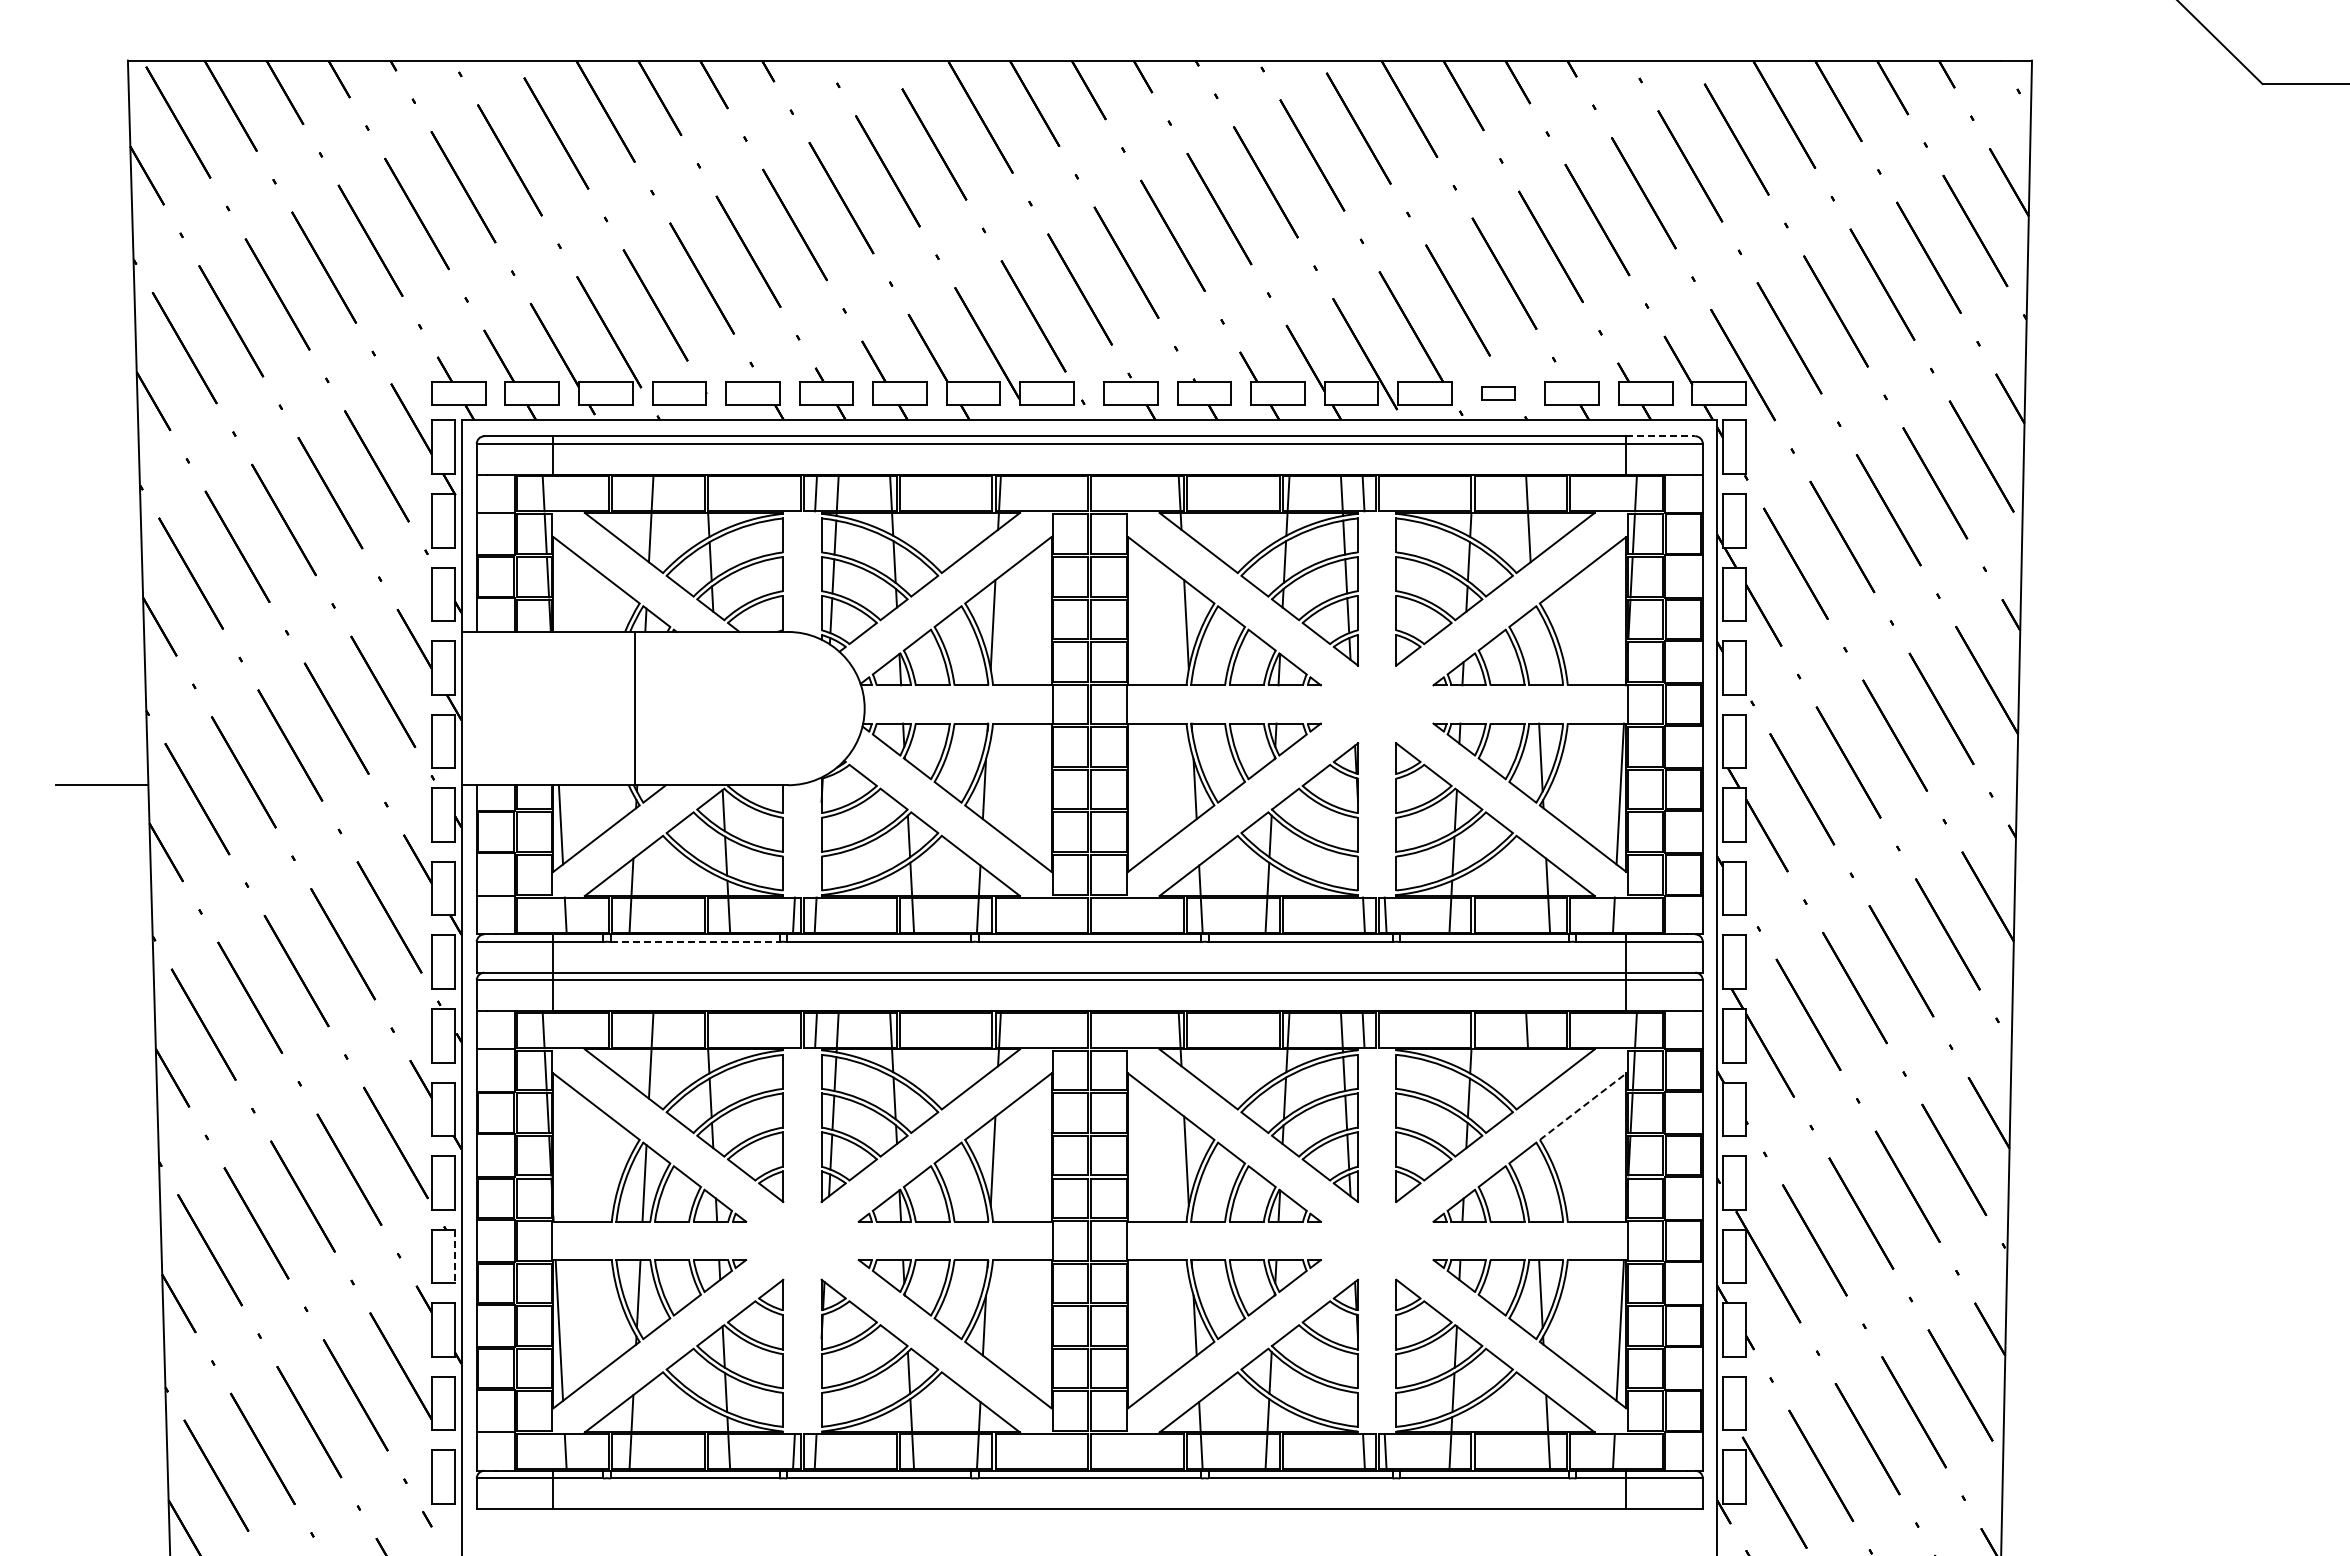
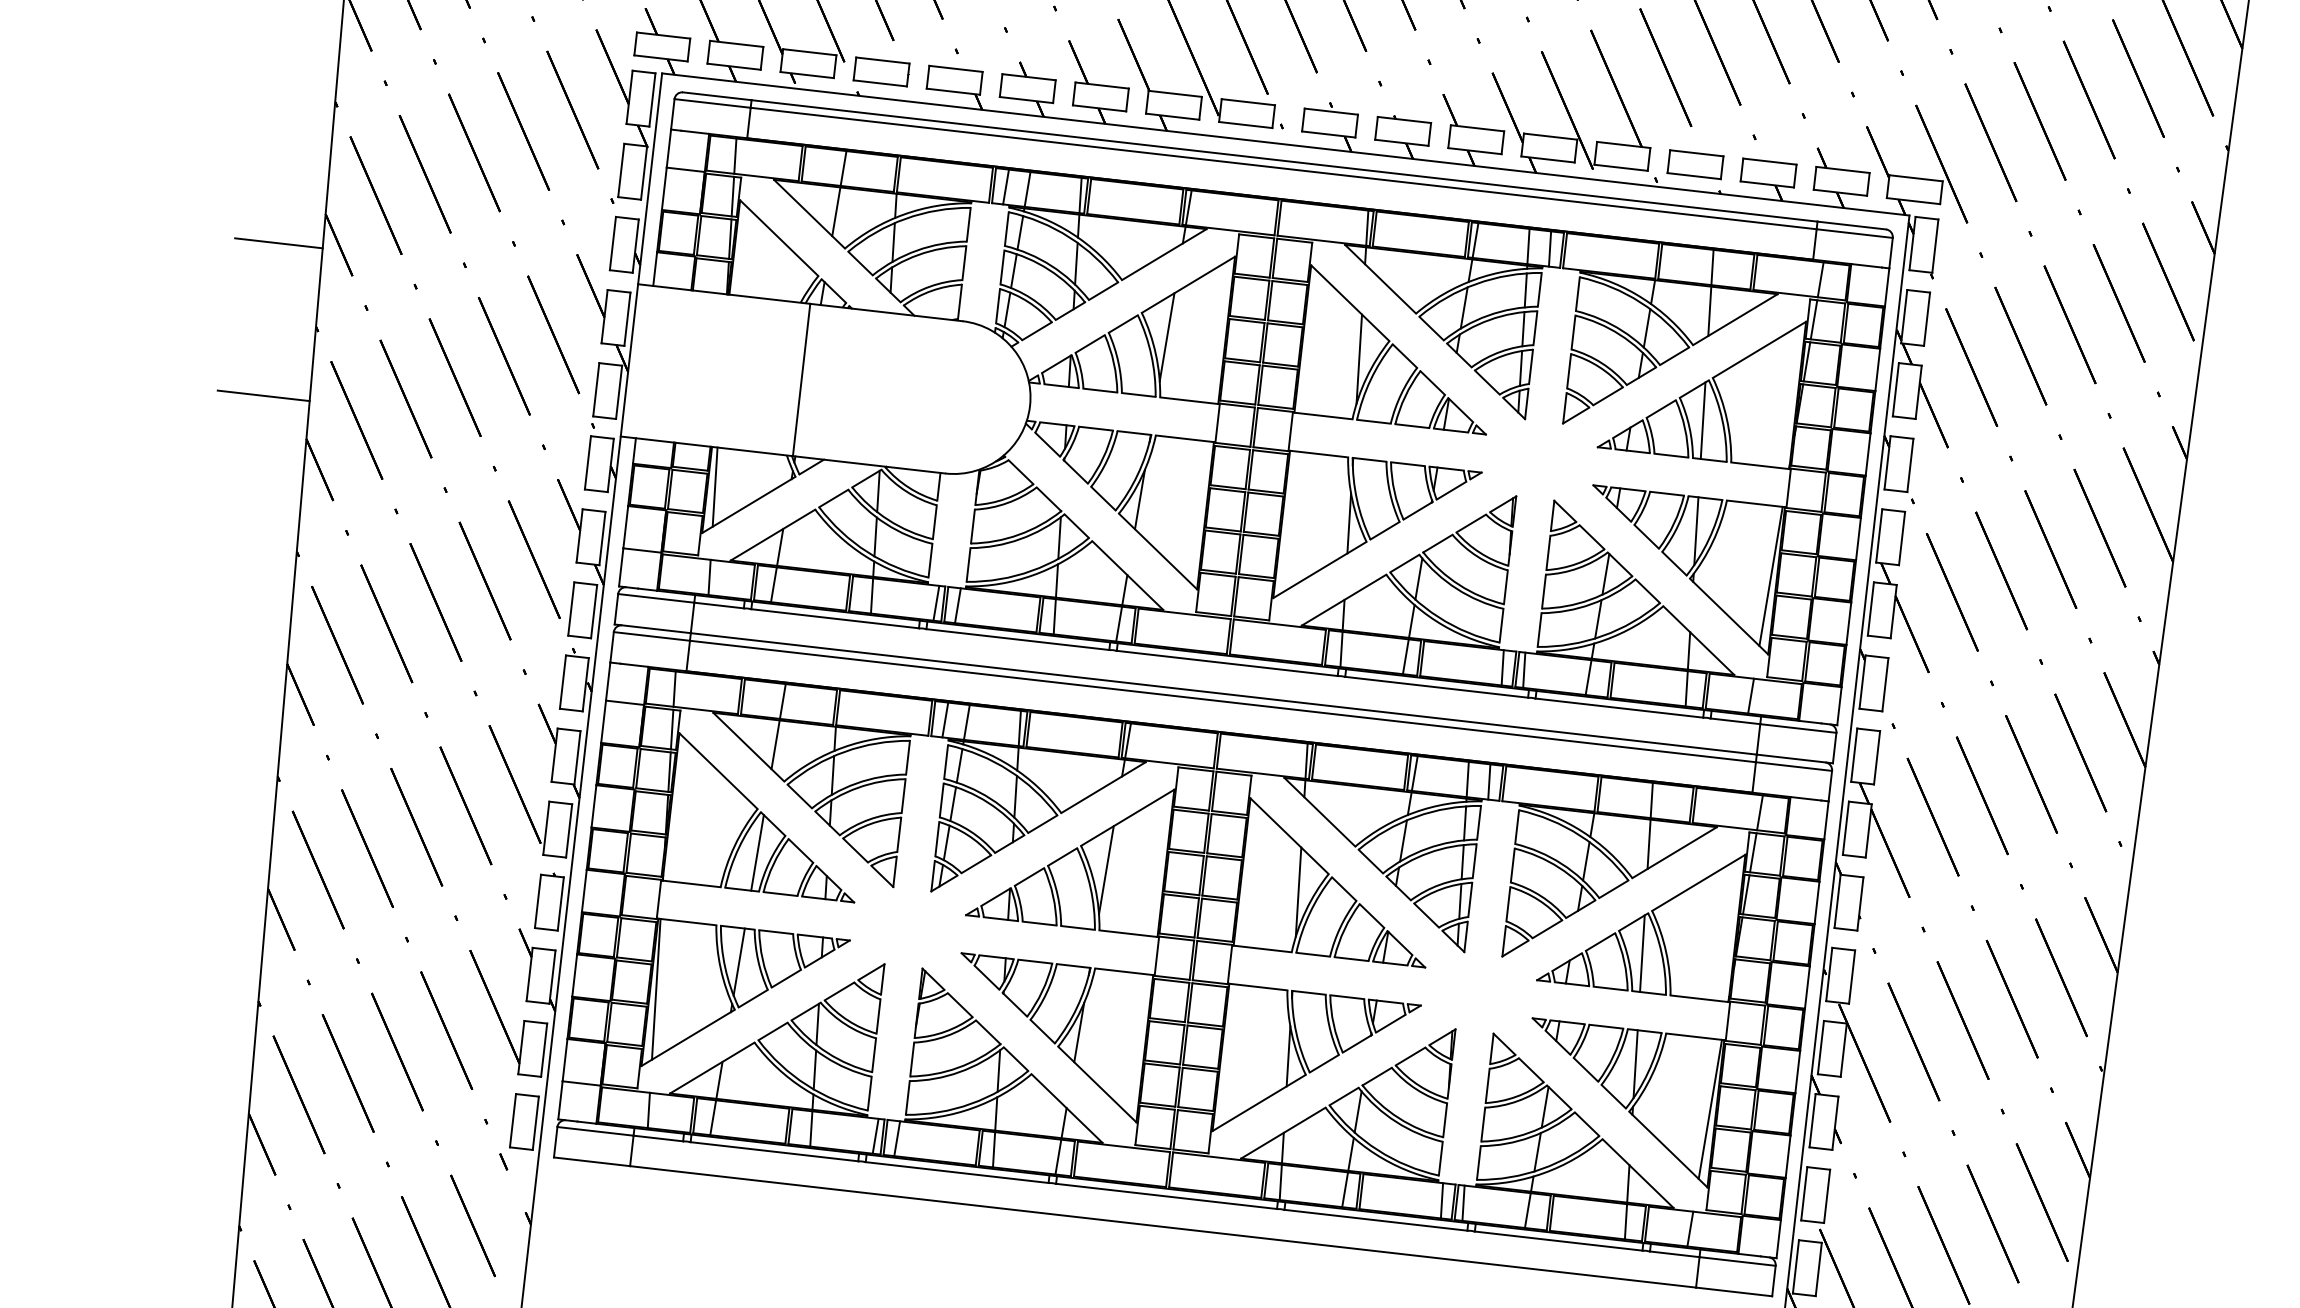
part: (1498, 393) -> (1695, 164), size x1.67
line: (1661, 436) -> (1852, 225), dashed -> solid
line: (99, 631) -> (278, 242), added
line: (1535, 646) -> (1703, 420), added
line: (695, 942) -> (835, 619), dashed -> solid
line: (1529, 1073) -> (1649, 843), added
line: (1583, 1106) -> (1699, 882), dashed -> solid
line: (1535, 1183) -> (1642, 953), added
line: (454, 1256) -> (560, 903), dashed -> solid

